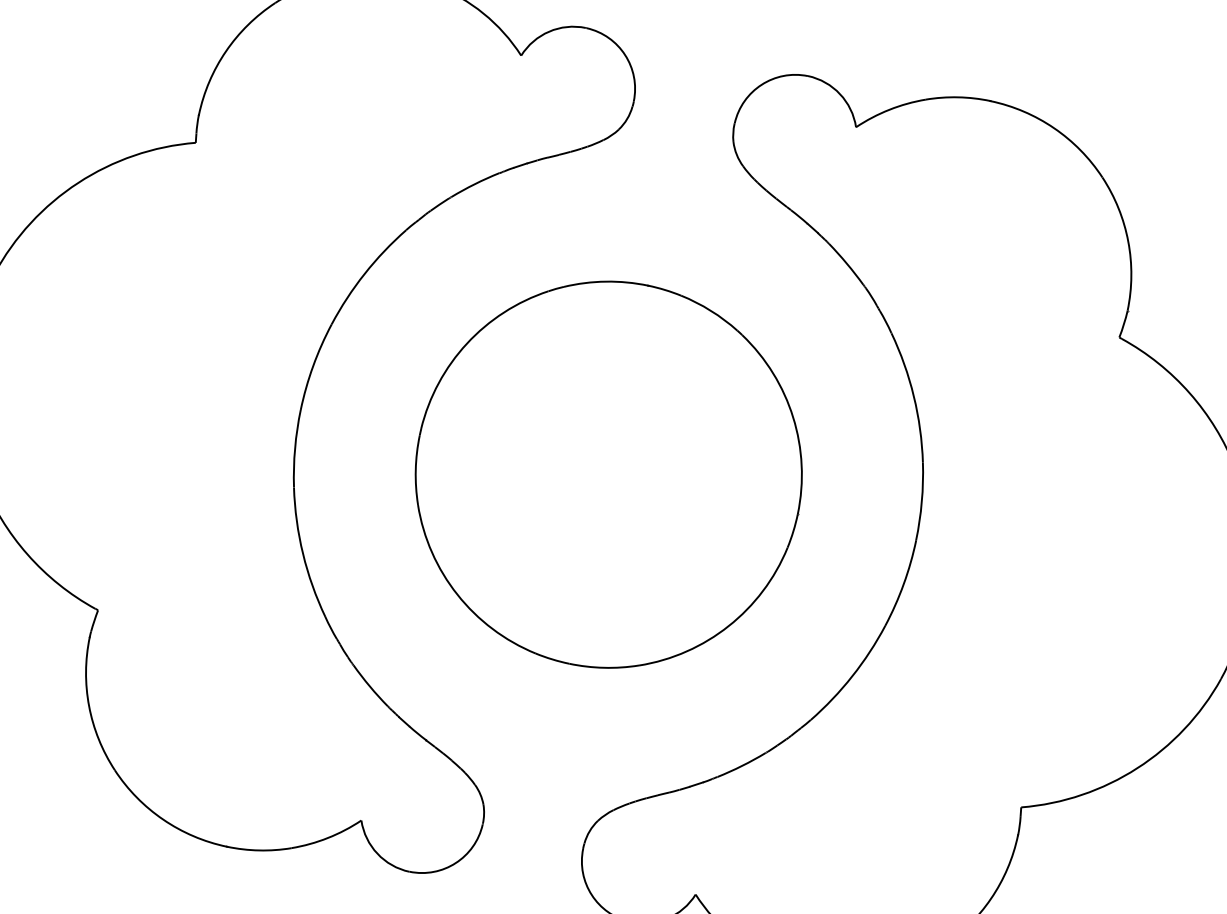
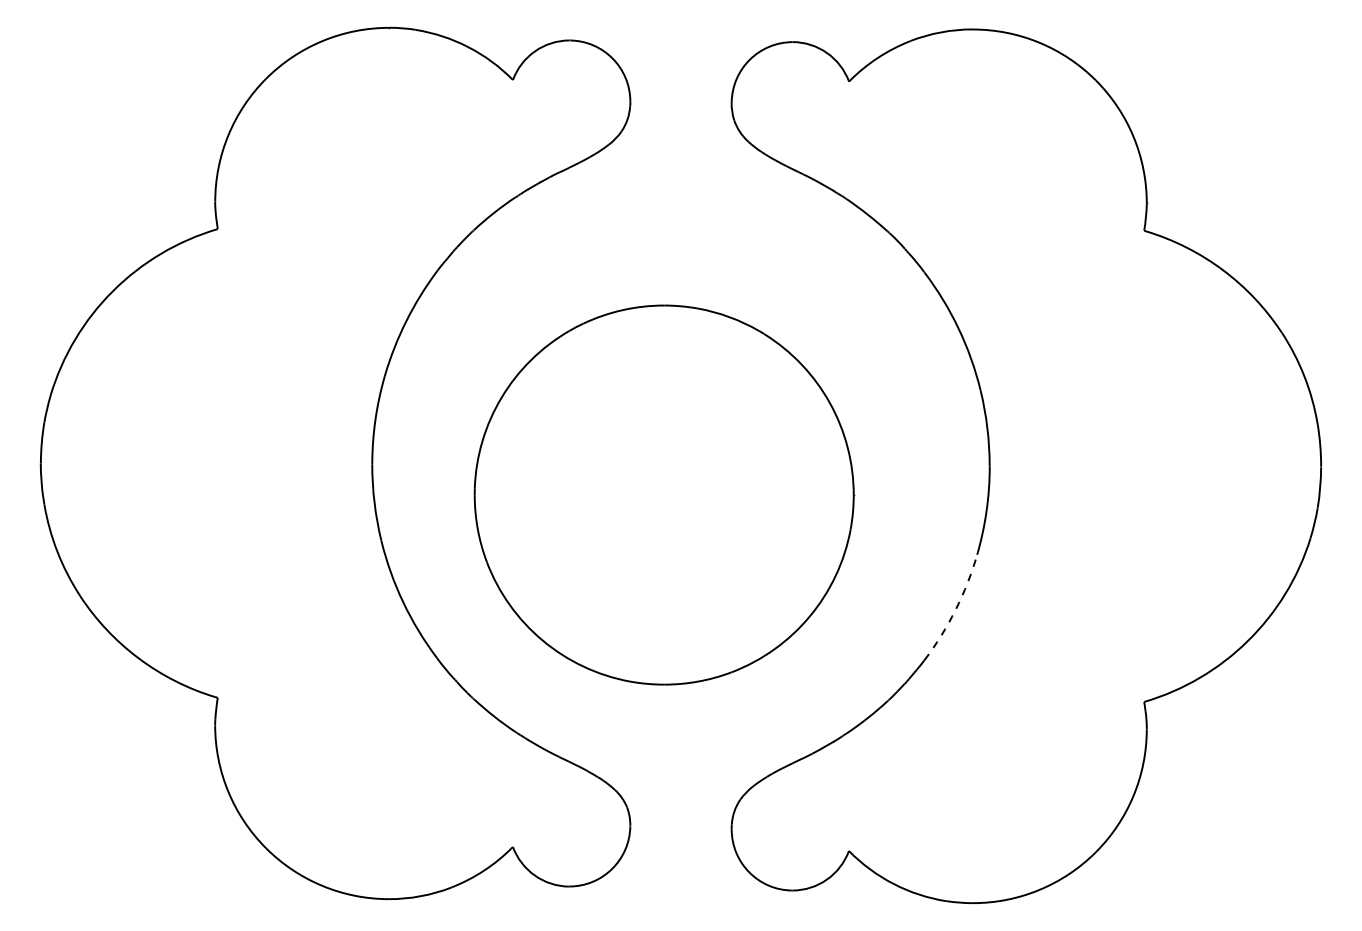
part: (609, 474) -> (664, 494), moved
arc: (852, 675) -> (955, 609), solid -> dashed

